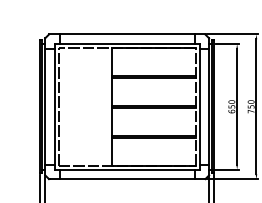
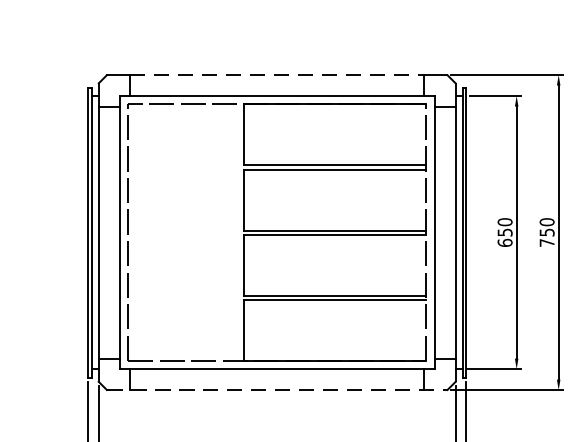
line: (127, 34) -> (277, 75), solid -> dashed
line: (127, 179) -> (277, 390), solid -> dashed

